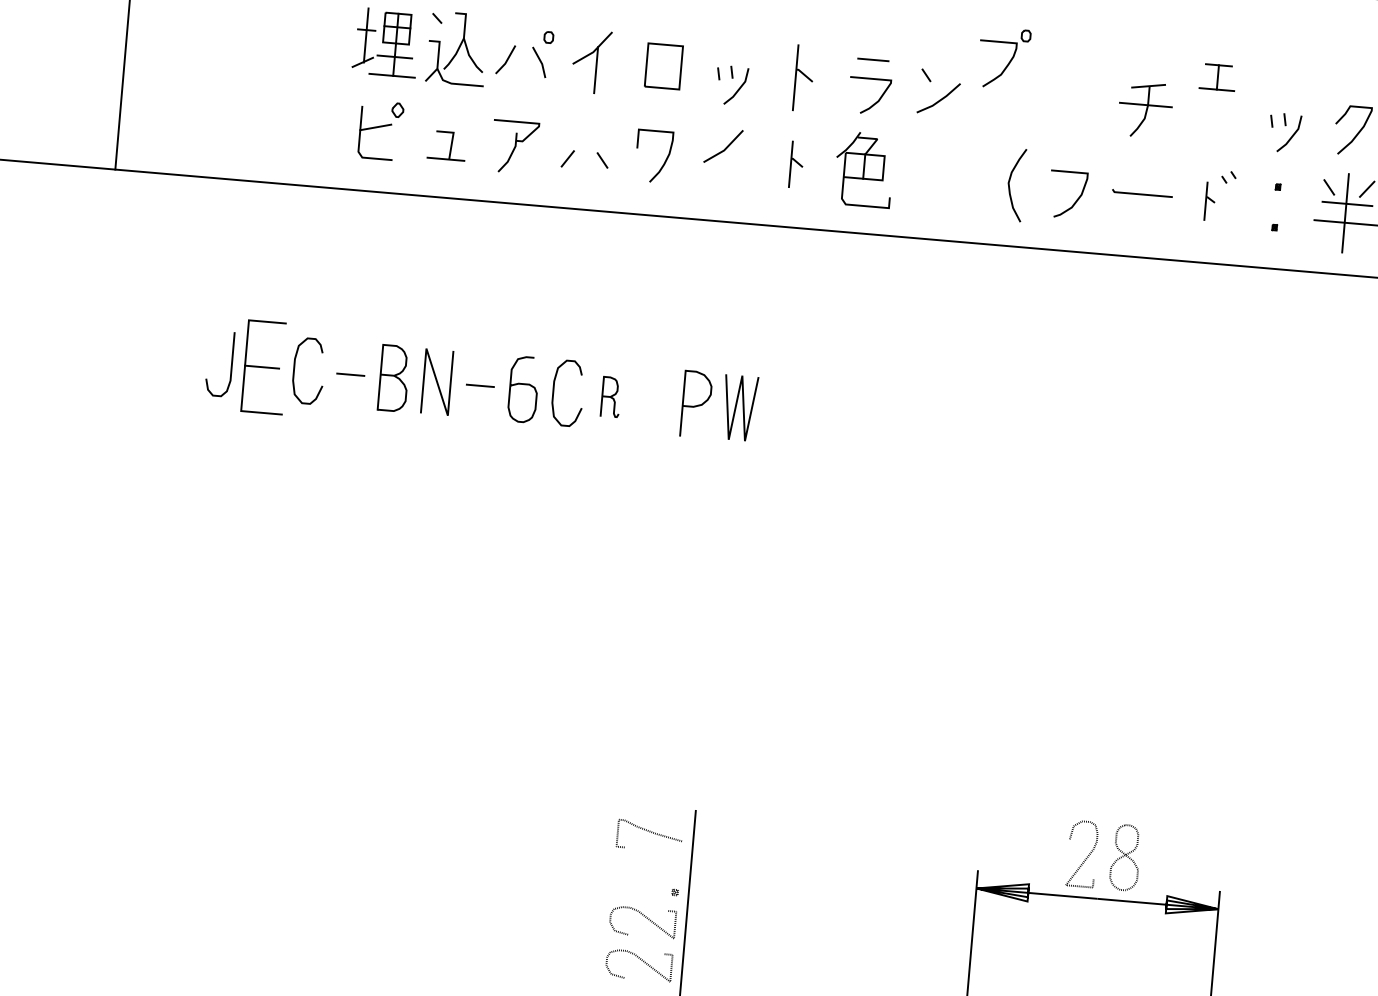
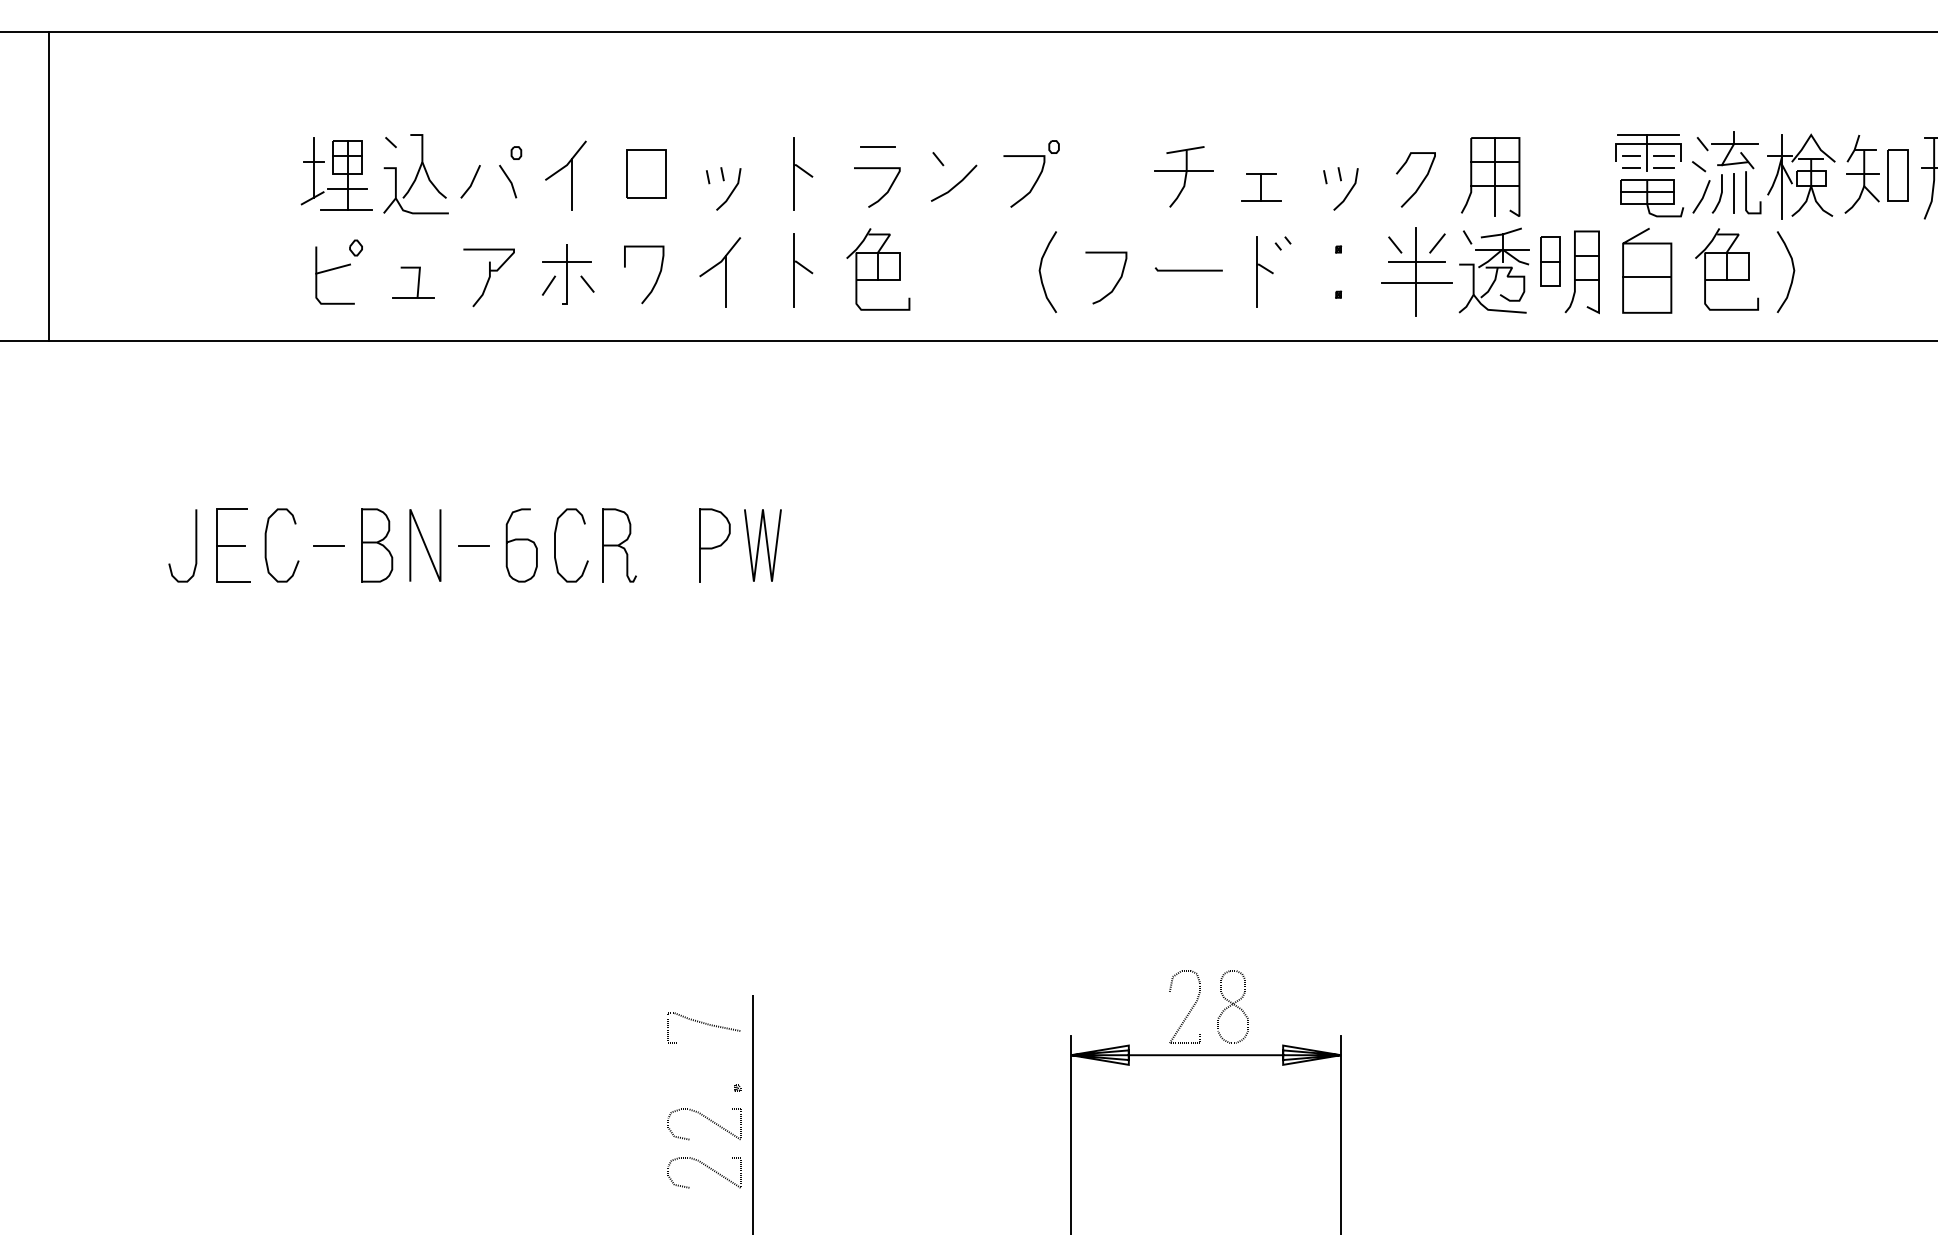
part: (1008, 62) -> (1037, 177), moved
part: (1217, 77) -> (1261, 187), moved
part: (584, 150) -> (566, 274), added
part: (797, 164) -> (803, 270), size x1.43
line: (727, 167) -> (726, 280), added
part: (1210, 201) -> (1264, 271), size x1.67
part: (265, 367) -> (233, 545), size x0.71
part: (611, 397) -> (619, 545), size x1.67

